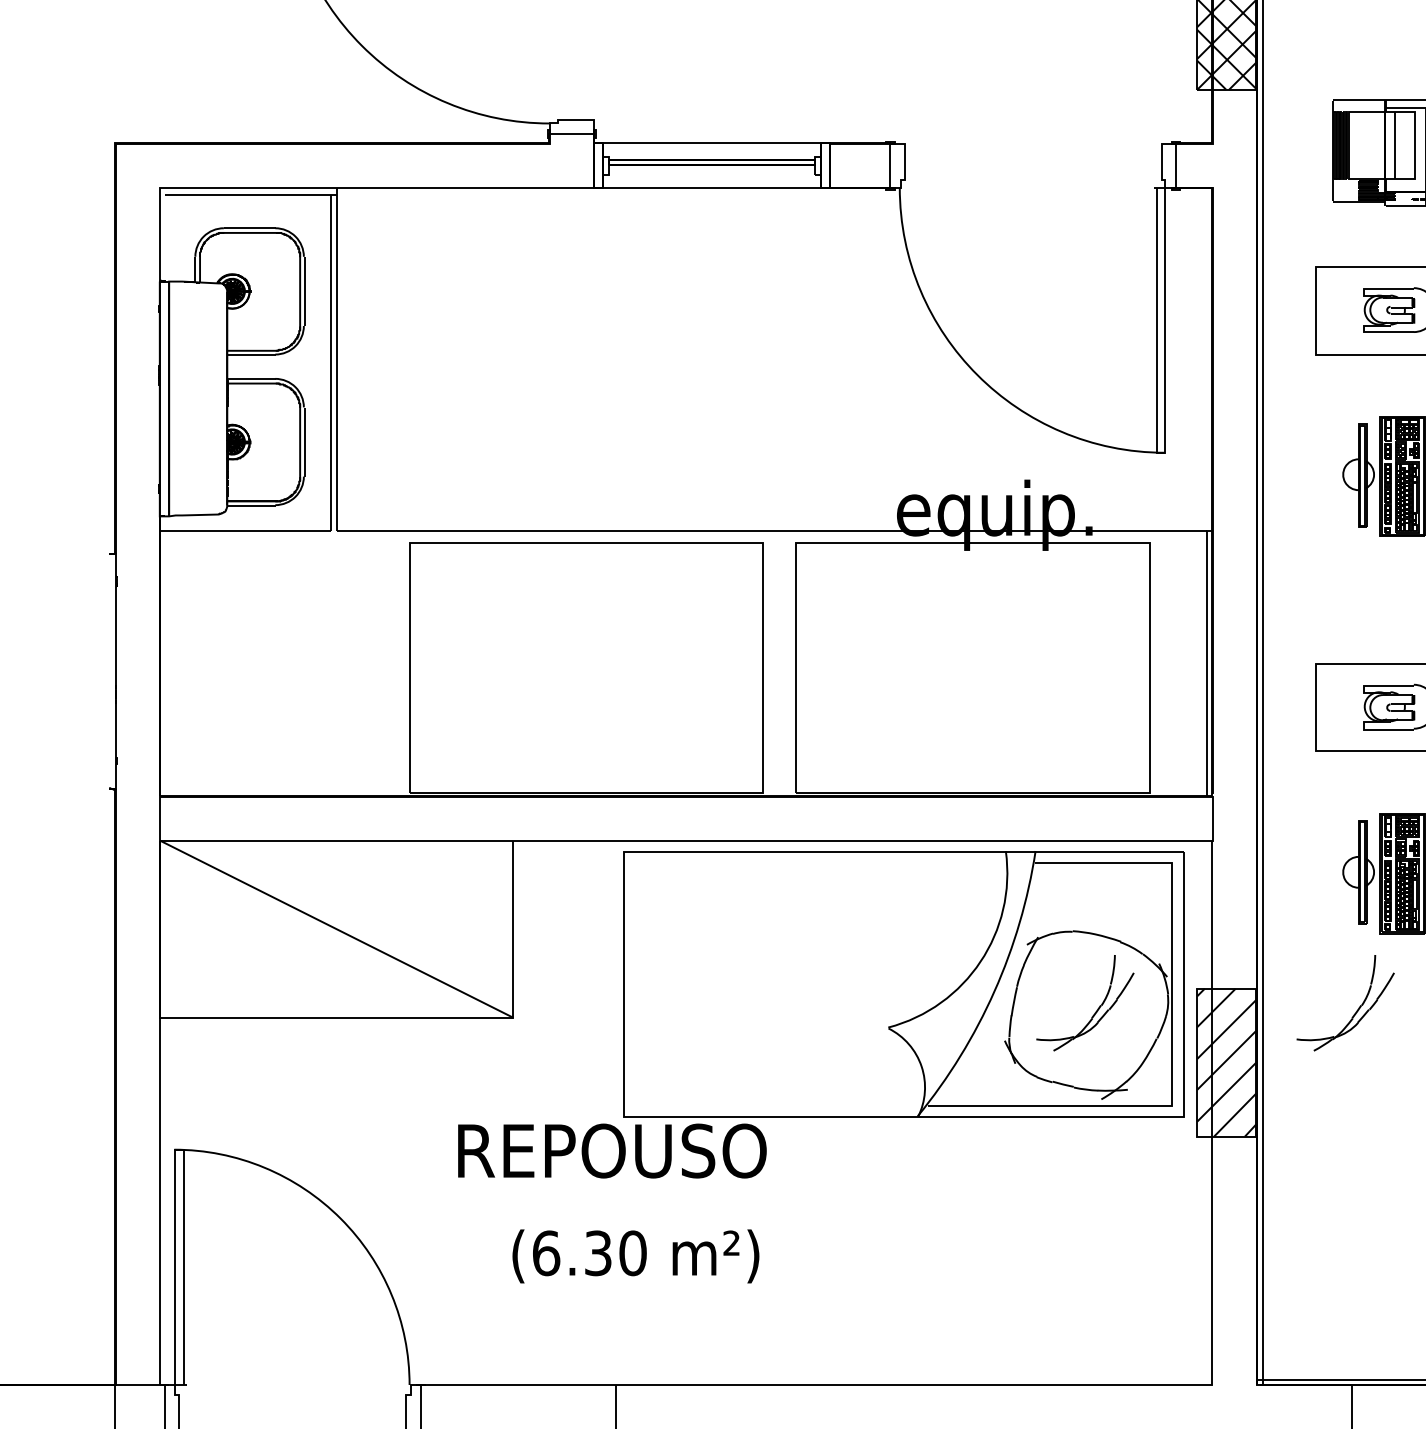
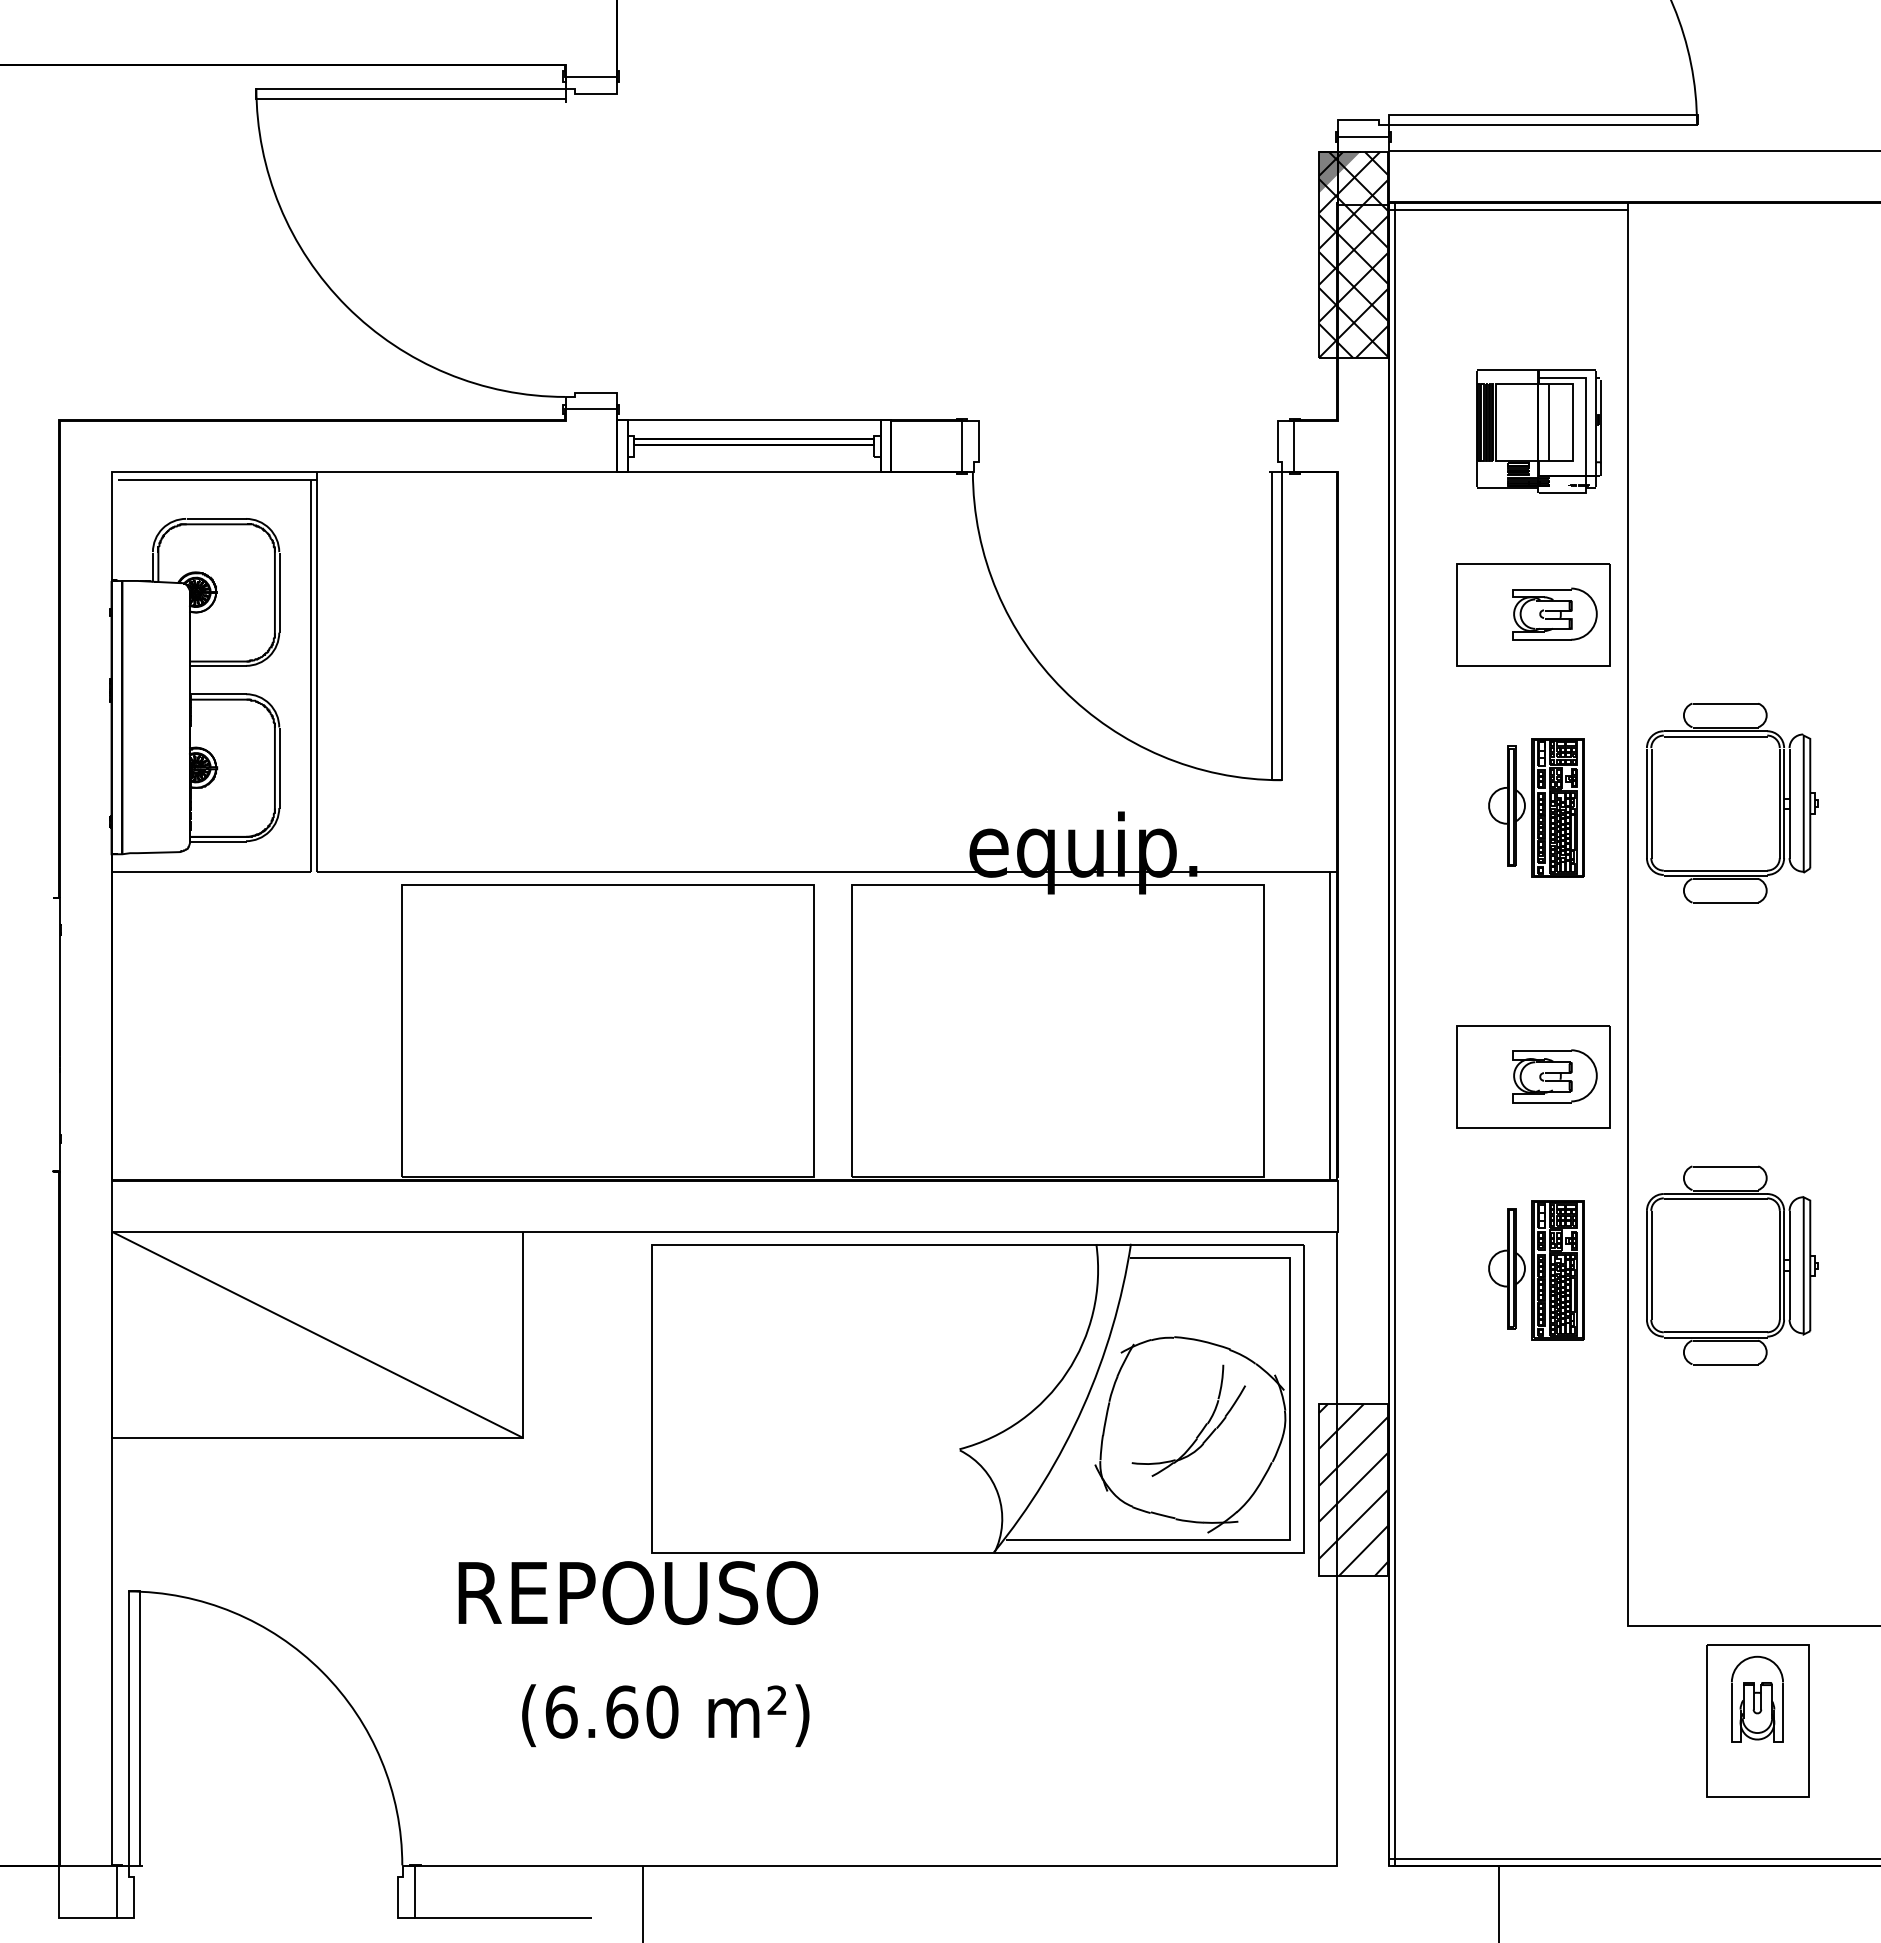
part: (1356, 1010) -> (1504, 1429), removed
text: (598, 1252) -> (622, 1711), (6.30 -> (6.60

